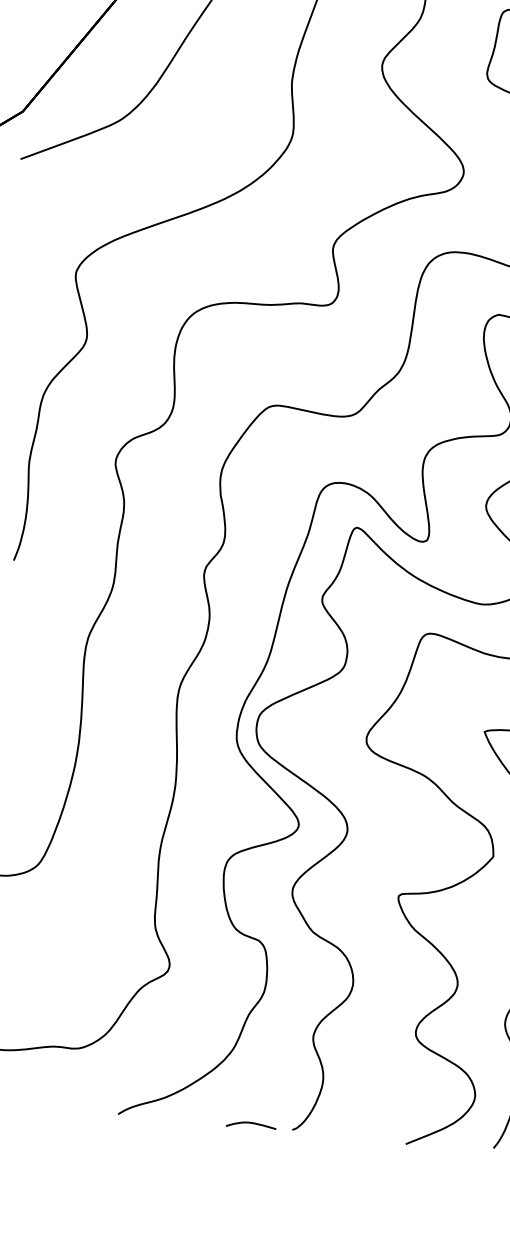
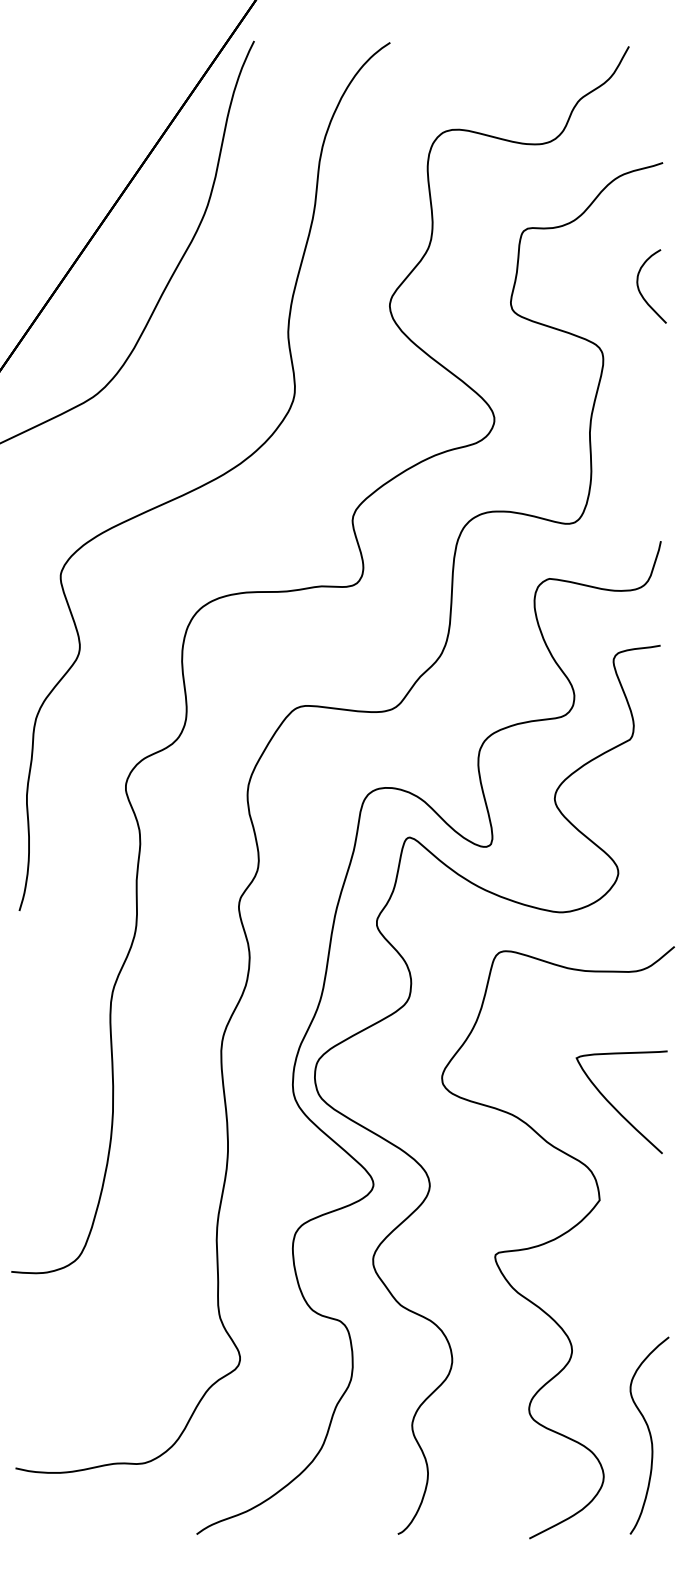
curve: (251, 1123) -> (350, 1531), removed

